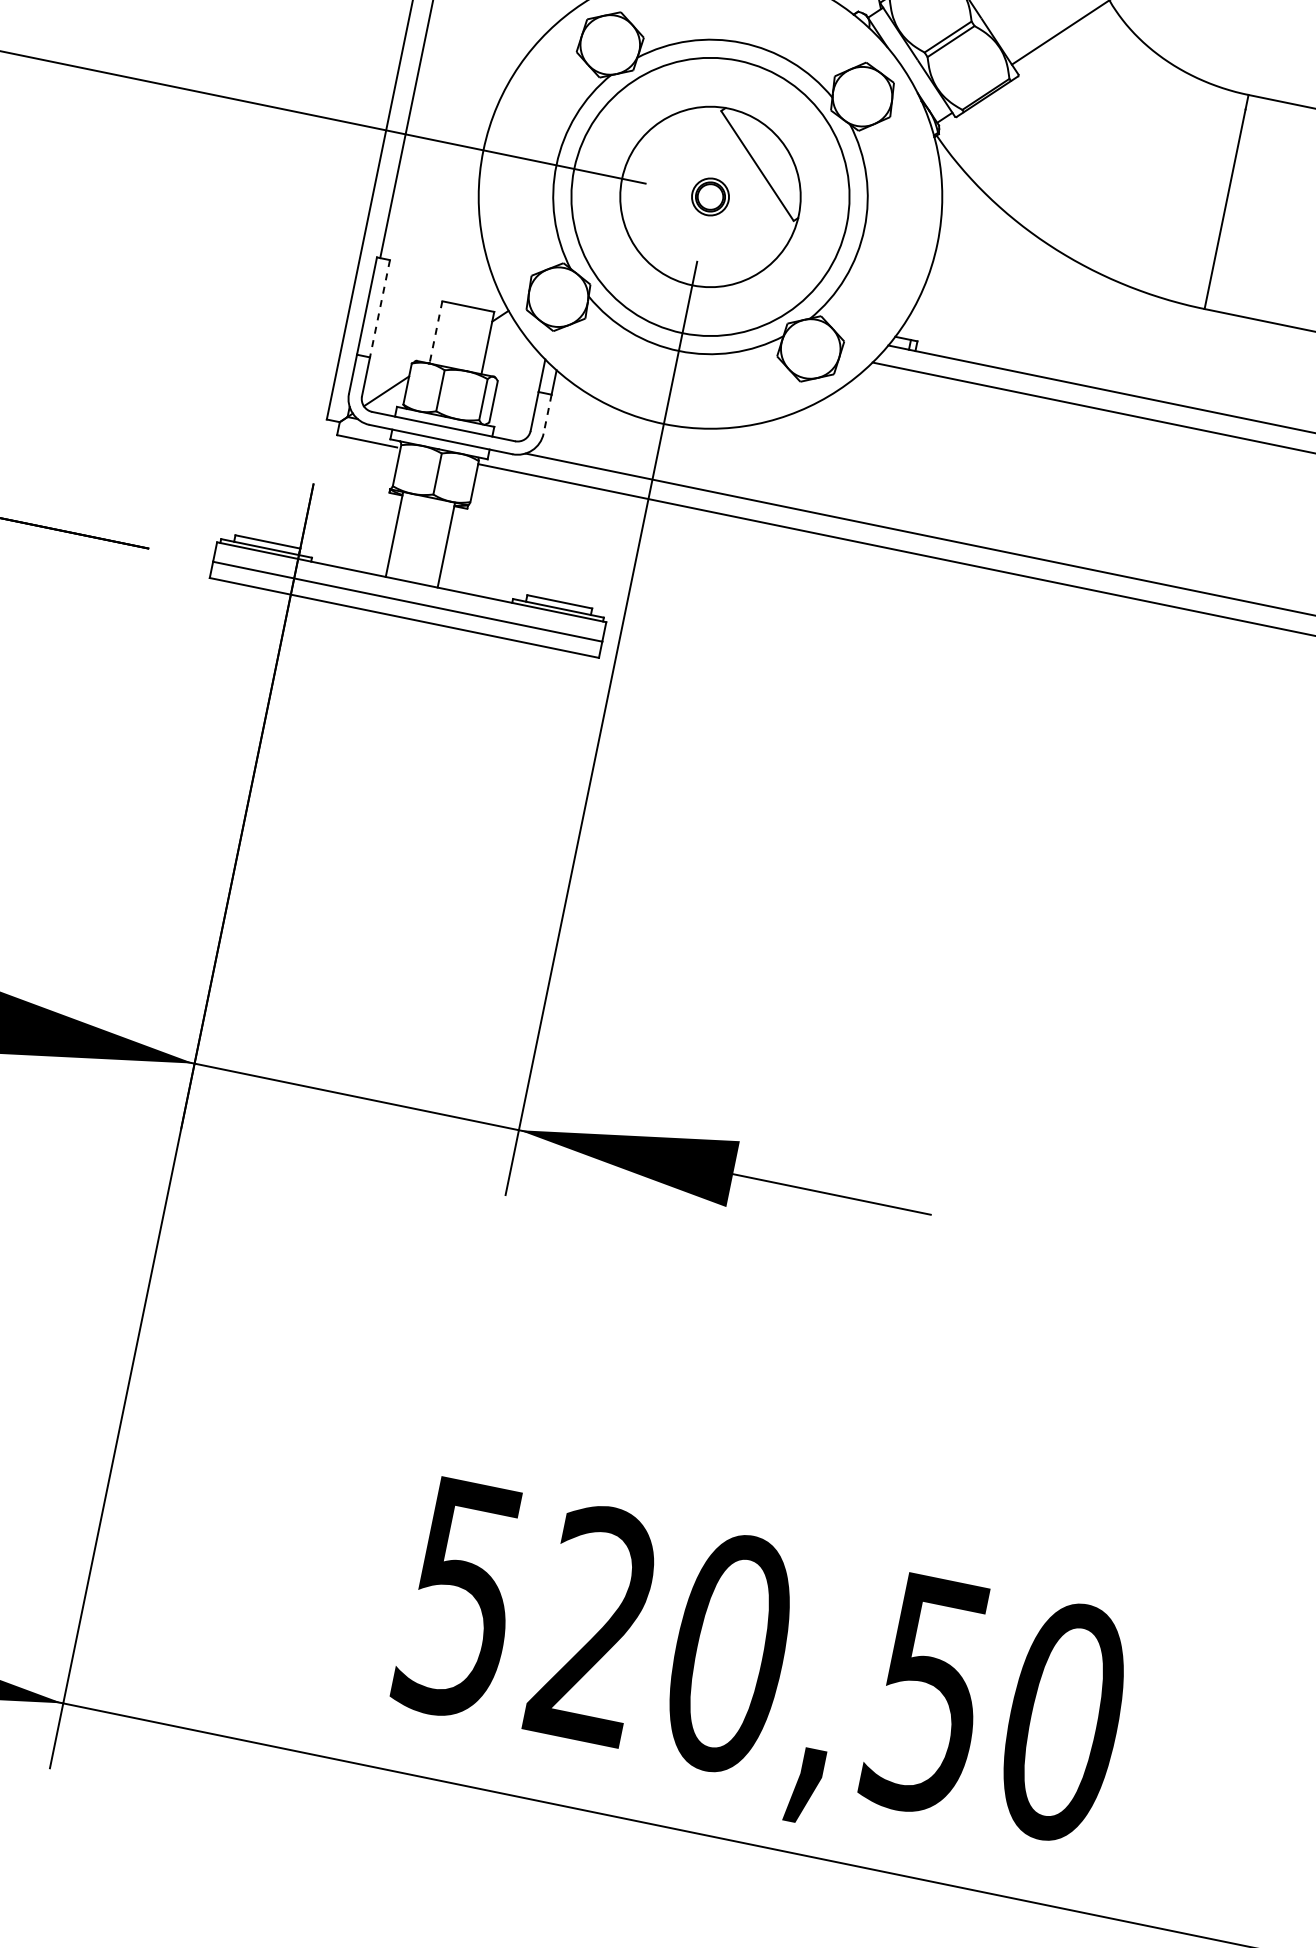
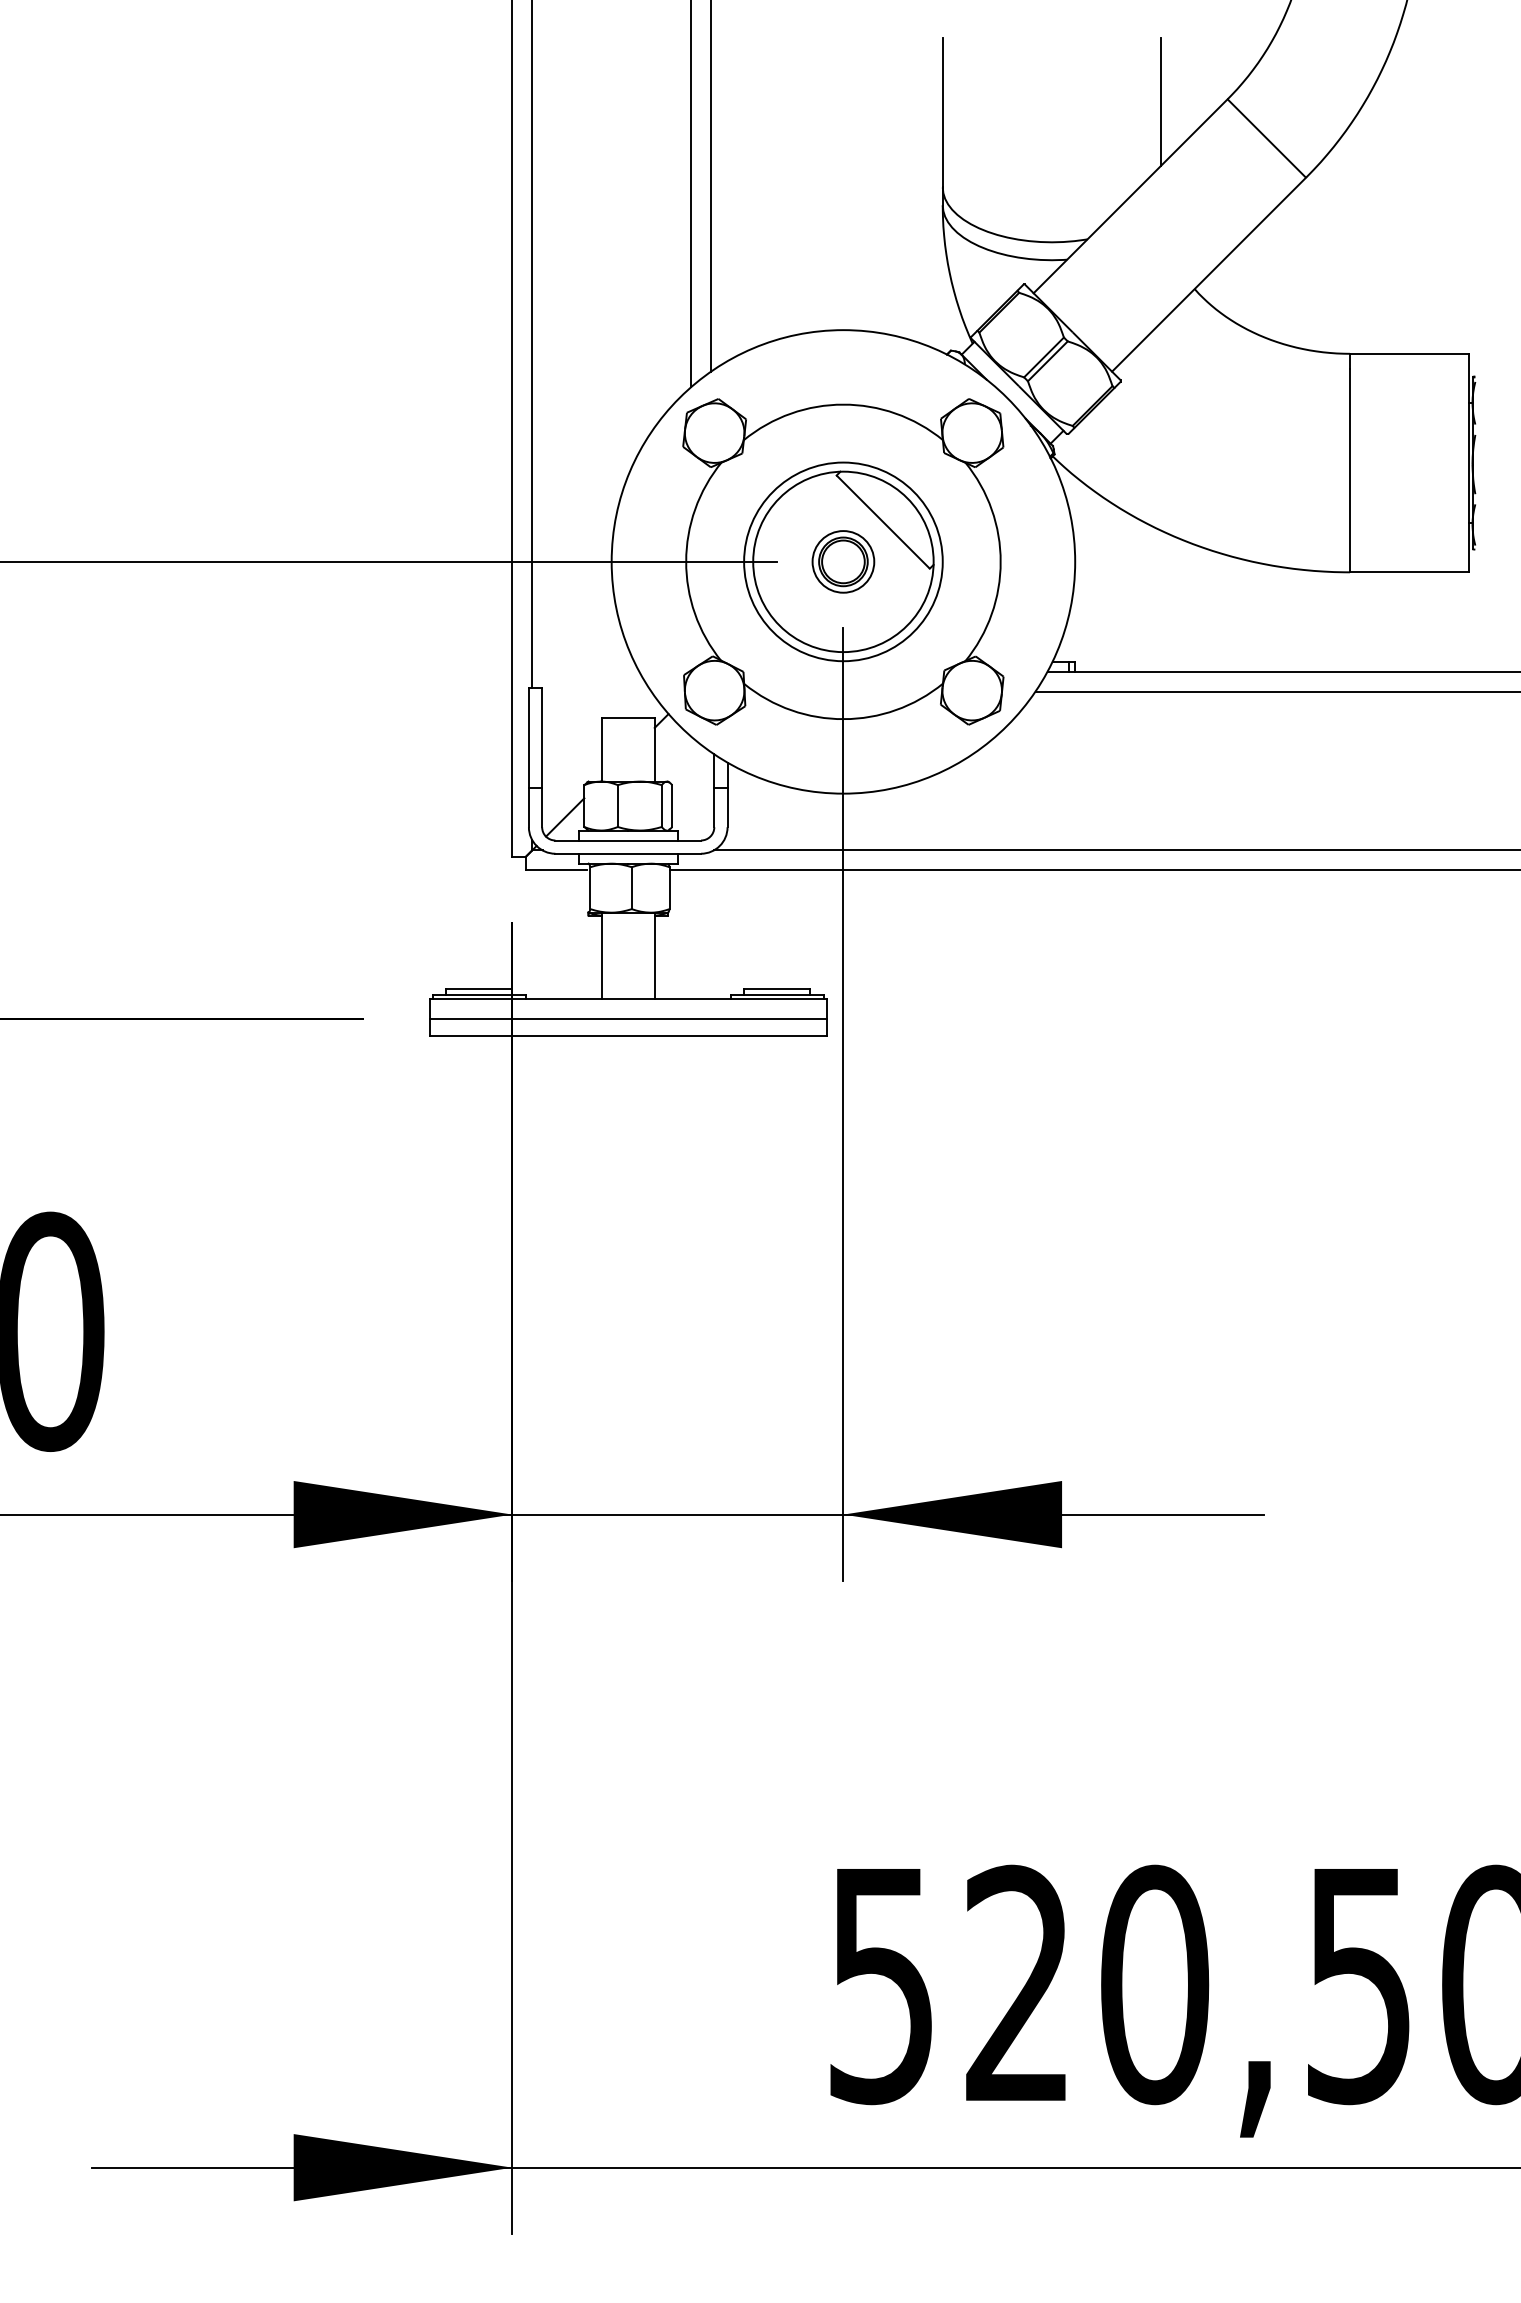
circle: (710, 196) -> (843, 561), size x0.71
part: (710, 196) -> (843, 561), size x1.67
line: (380, 308) -> (542, 737), dashed -> solid
line: (435, 332) -> (601, 749), dashed -> solid
line: (547, 414) -> (727, 807), dashed -> solid

